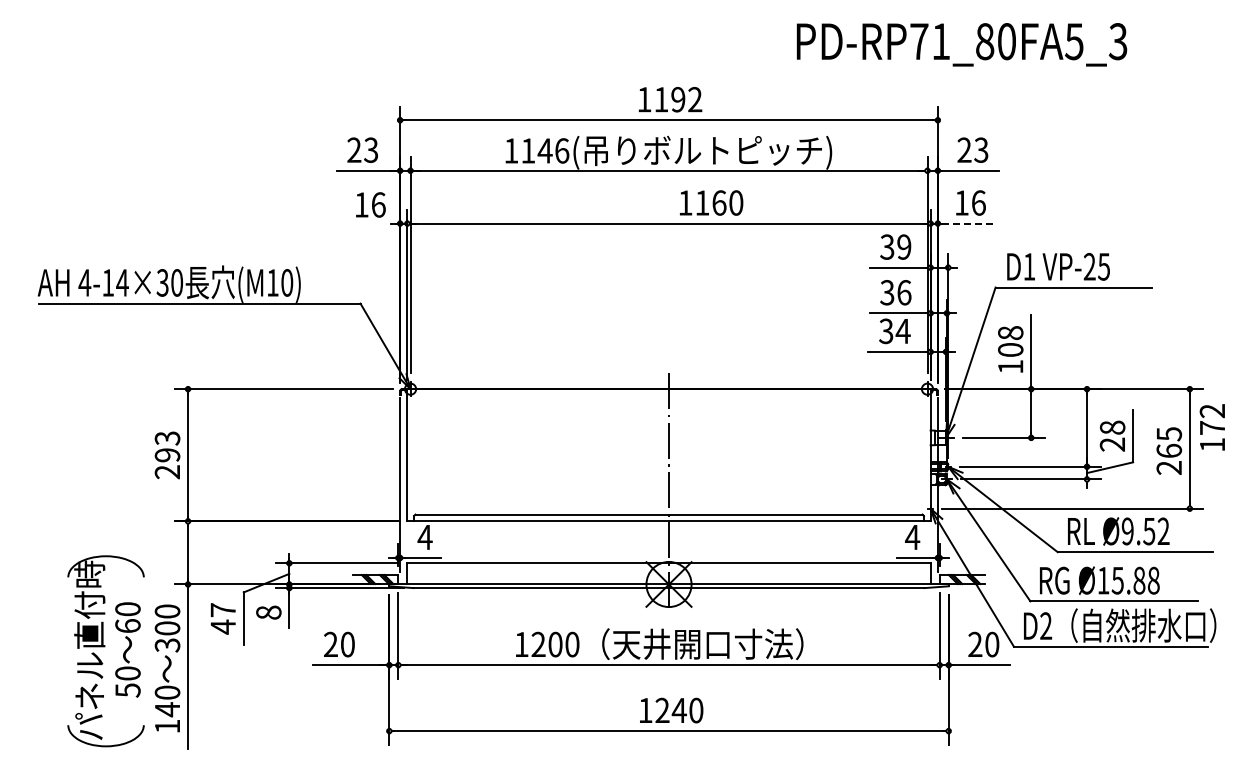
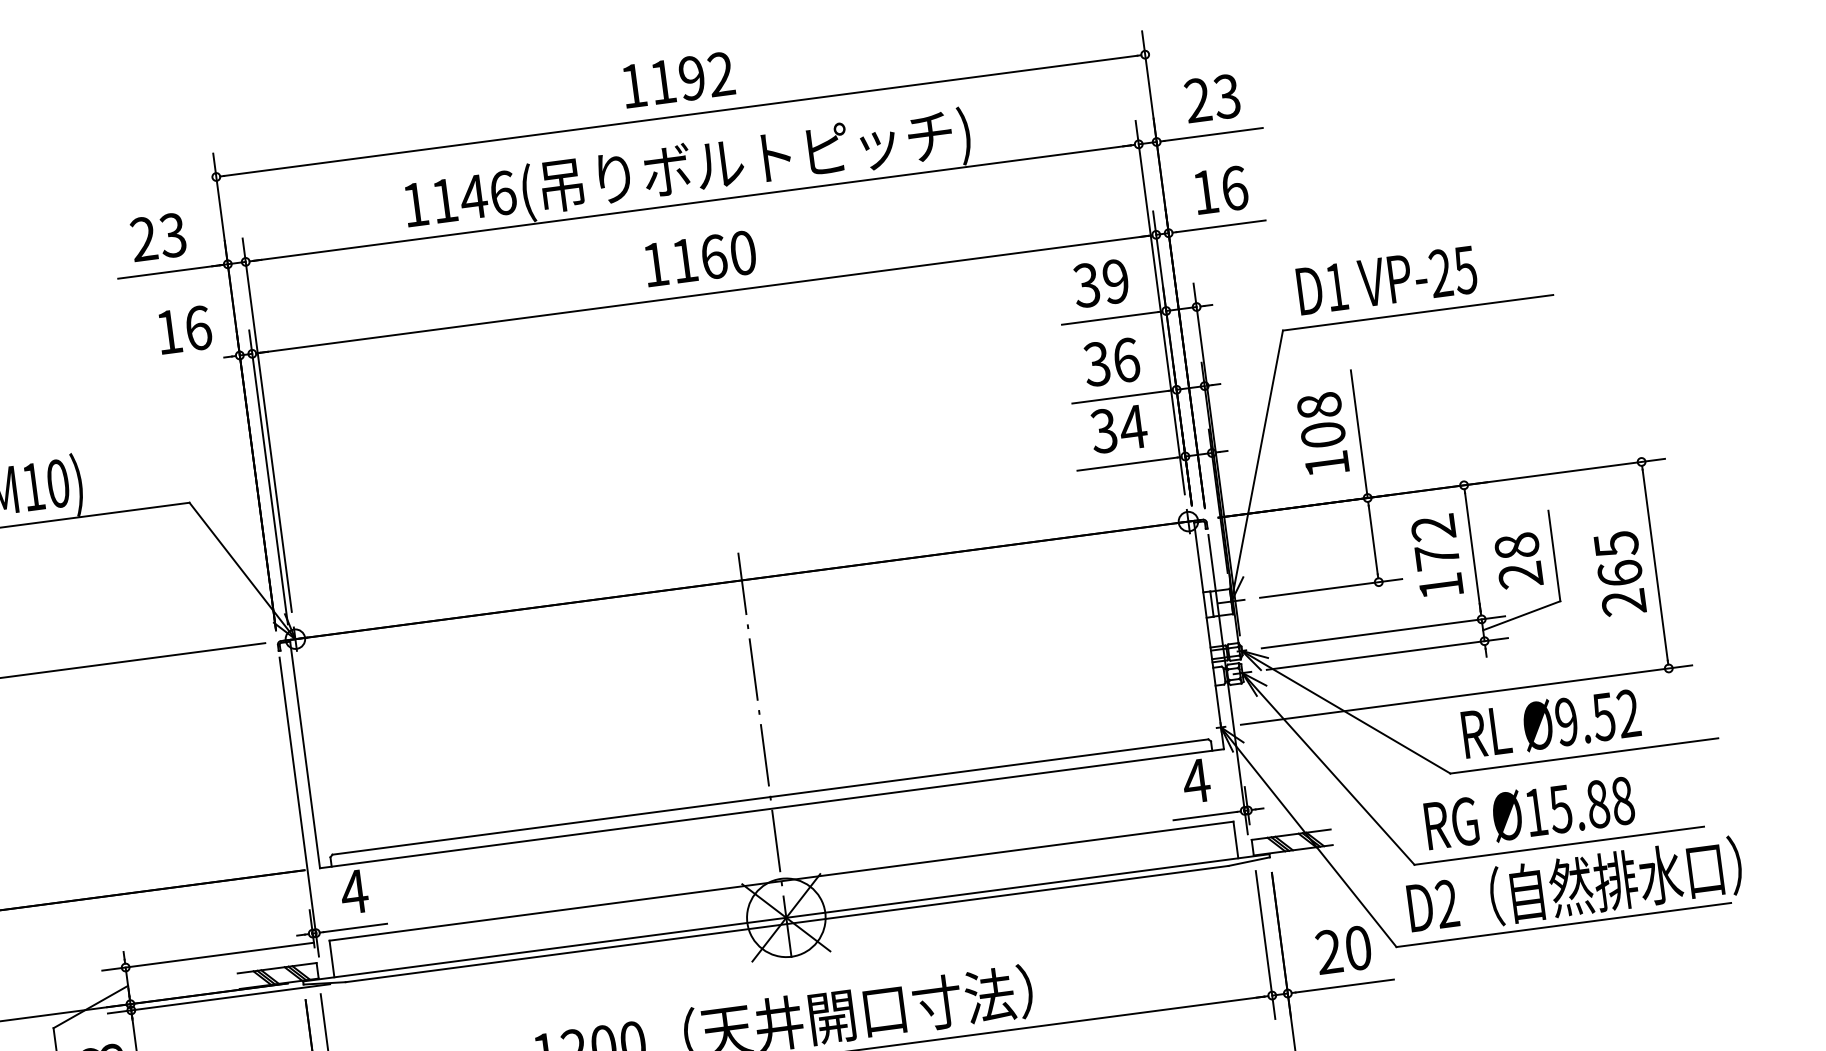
text: (711, 202) -> (700, 257), moved
line: (968, 223) -> (1221, 226), dashed -> solid
text: (1211, 427) -> (1435, 556), moved

